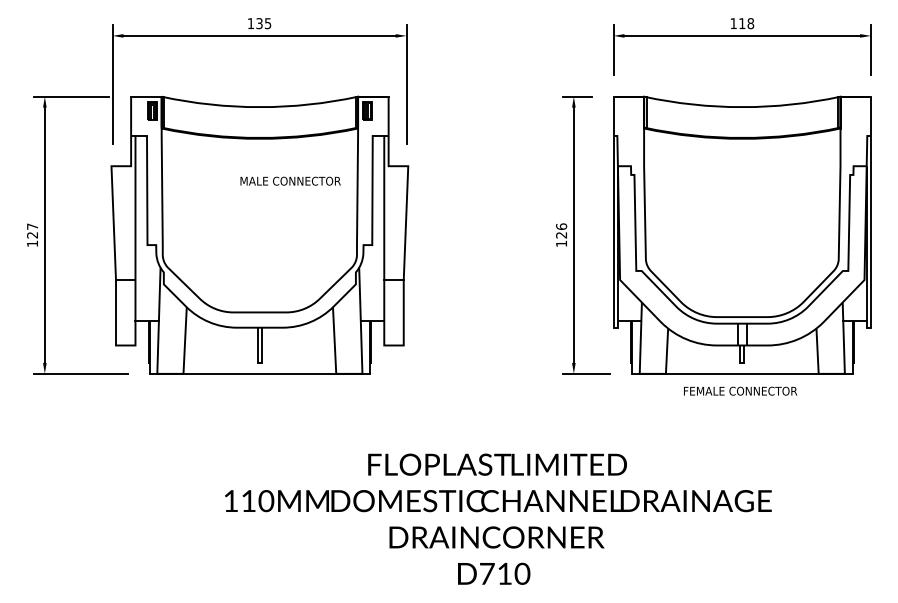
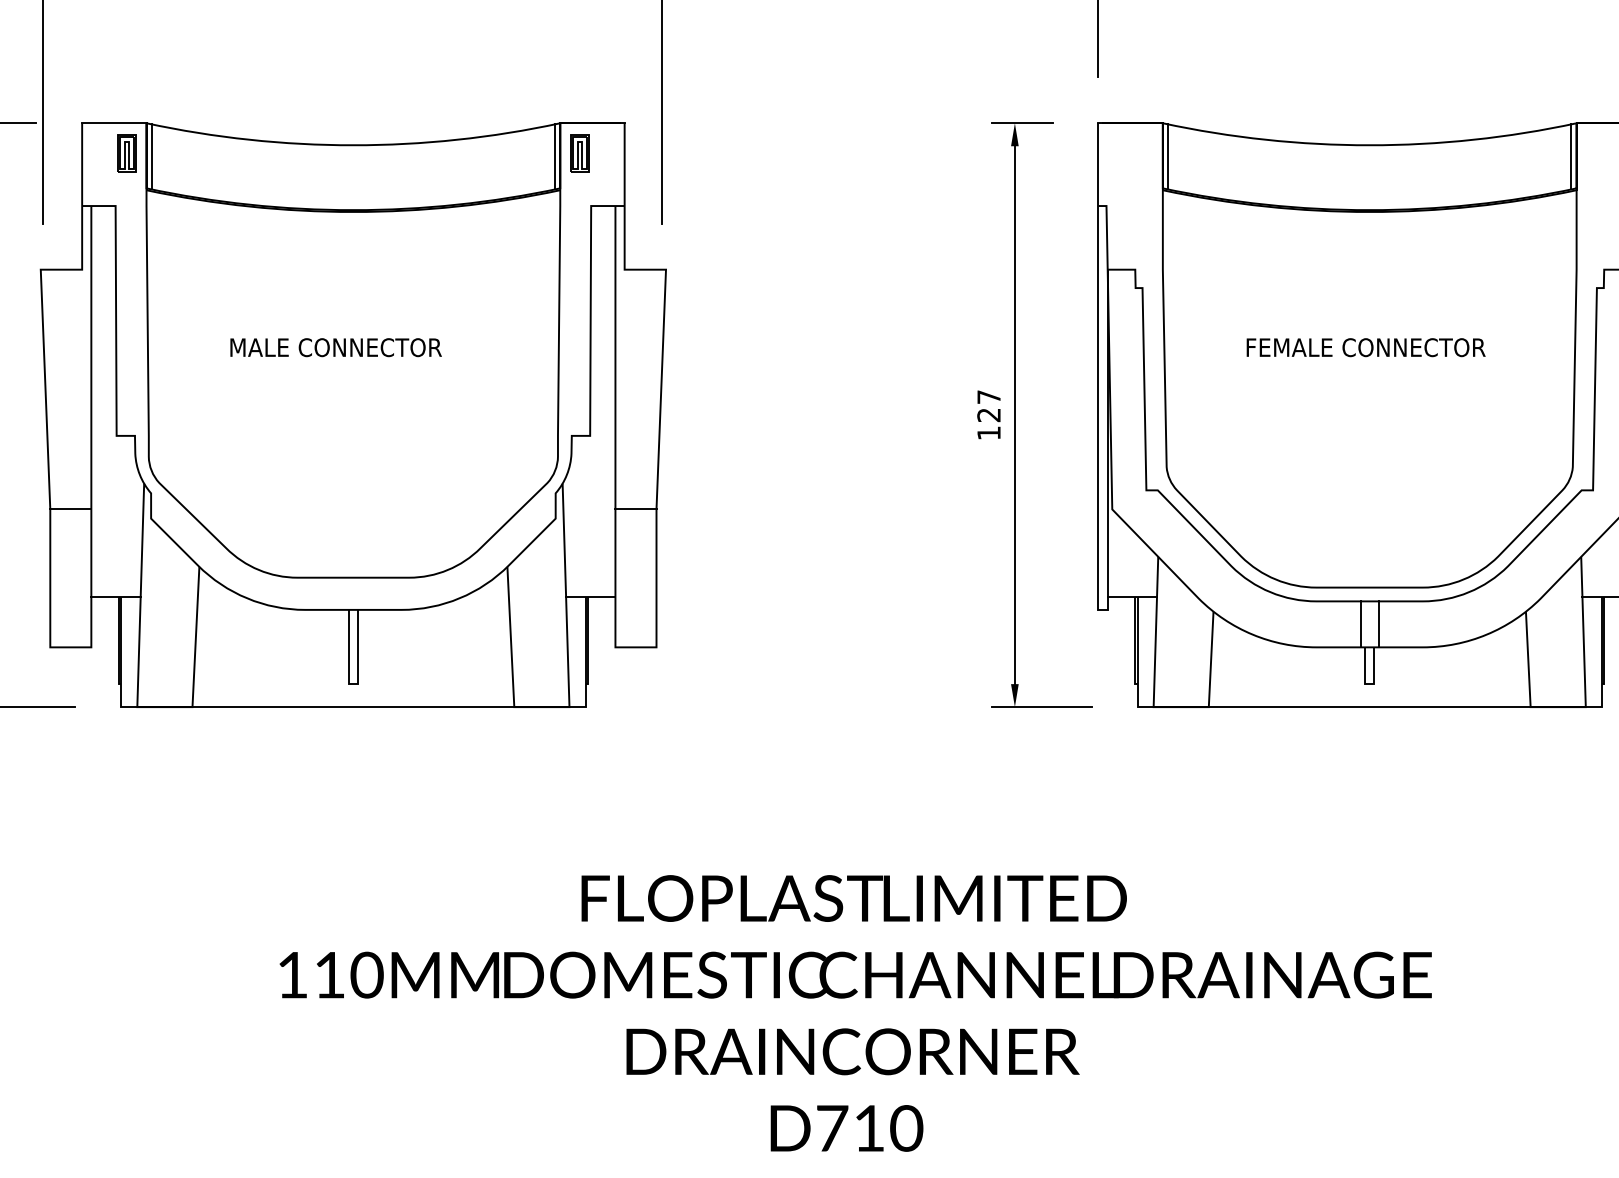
text: (290, 180) -> (335, 346), moved
text: (561, 226) -> (988, 396), 126 -> 127
text: (740, 390) -> (1365, 346), moved

